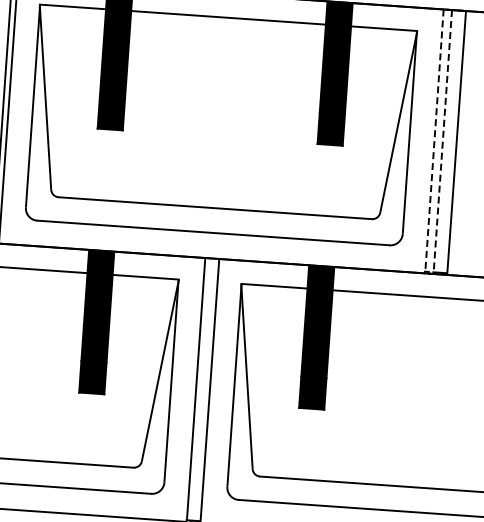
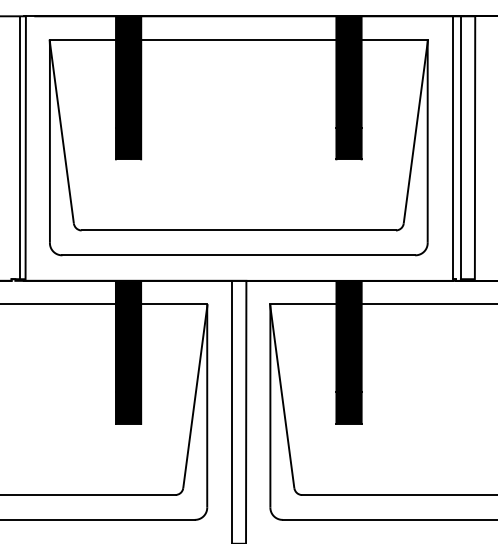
line: (434, 141) -> (452, 148), dashed -> solid
line: (443, 141) -> (461, 148), dashed -> solid

